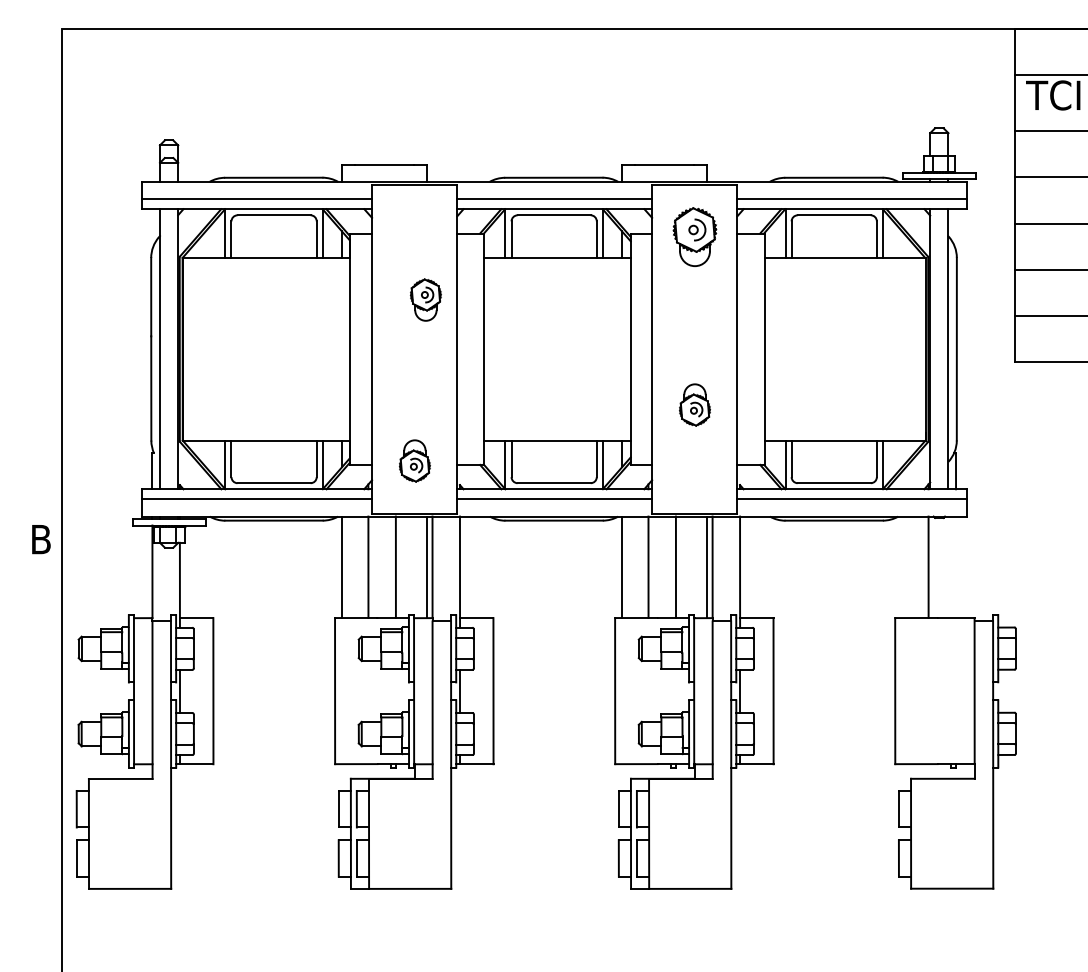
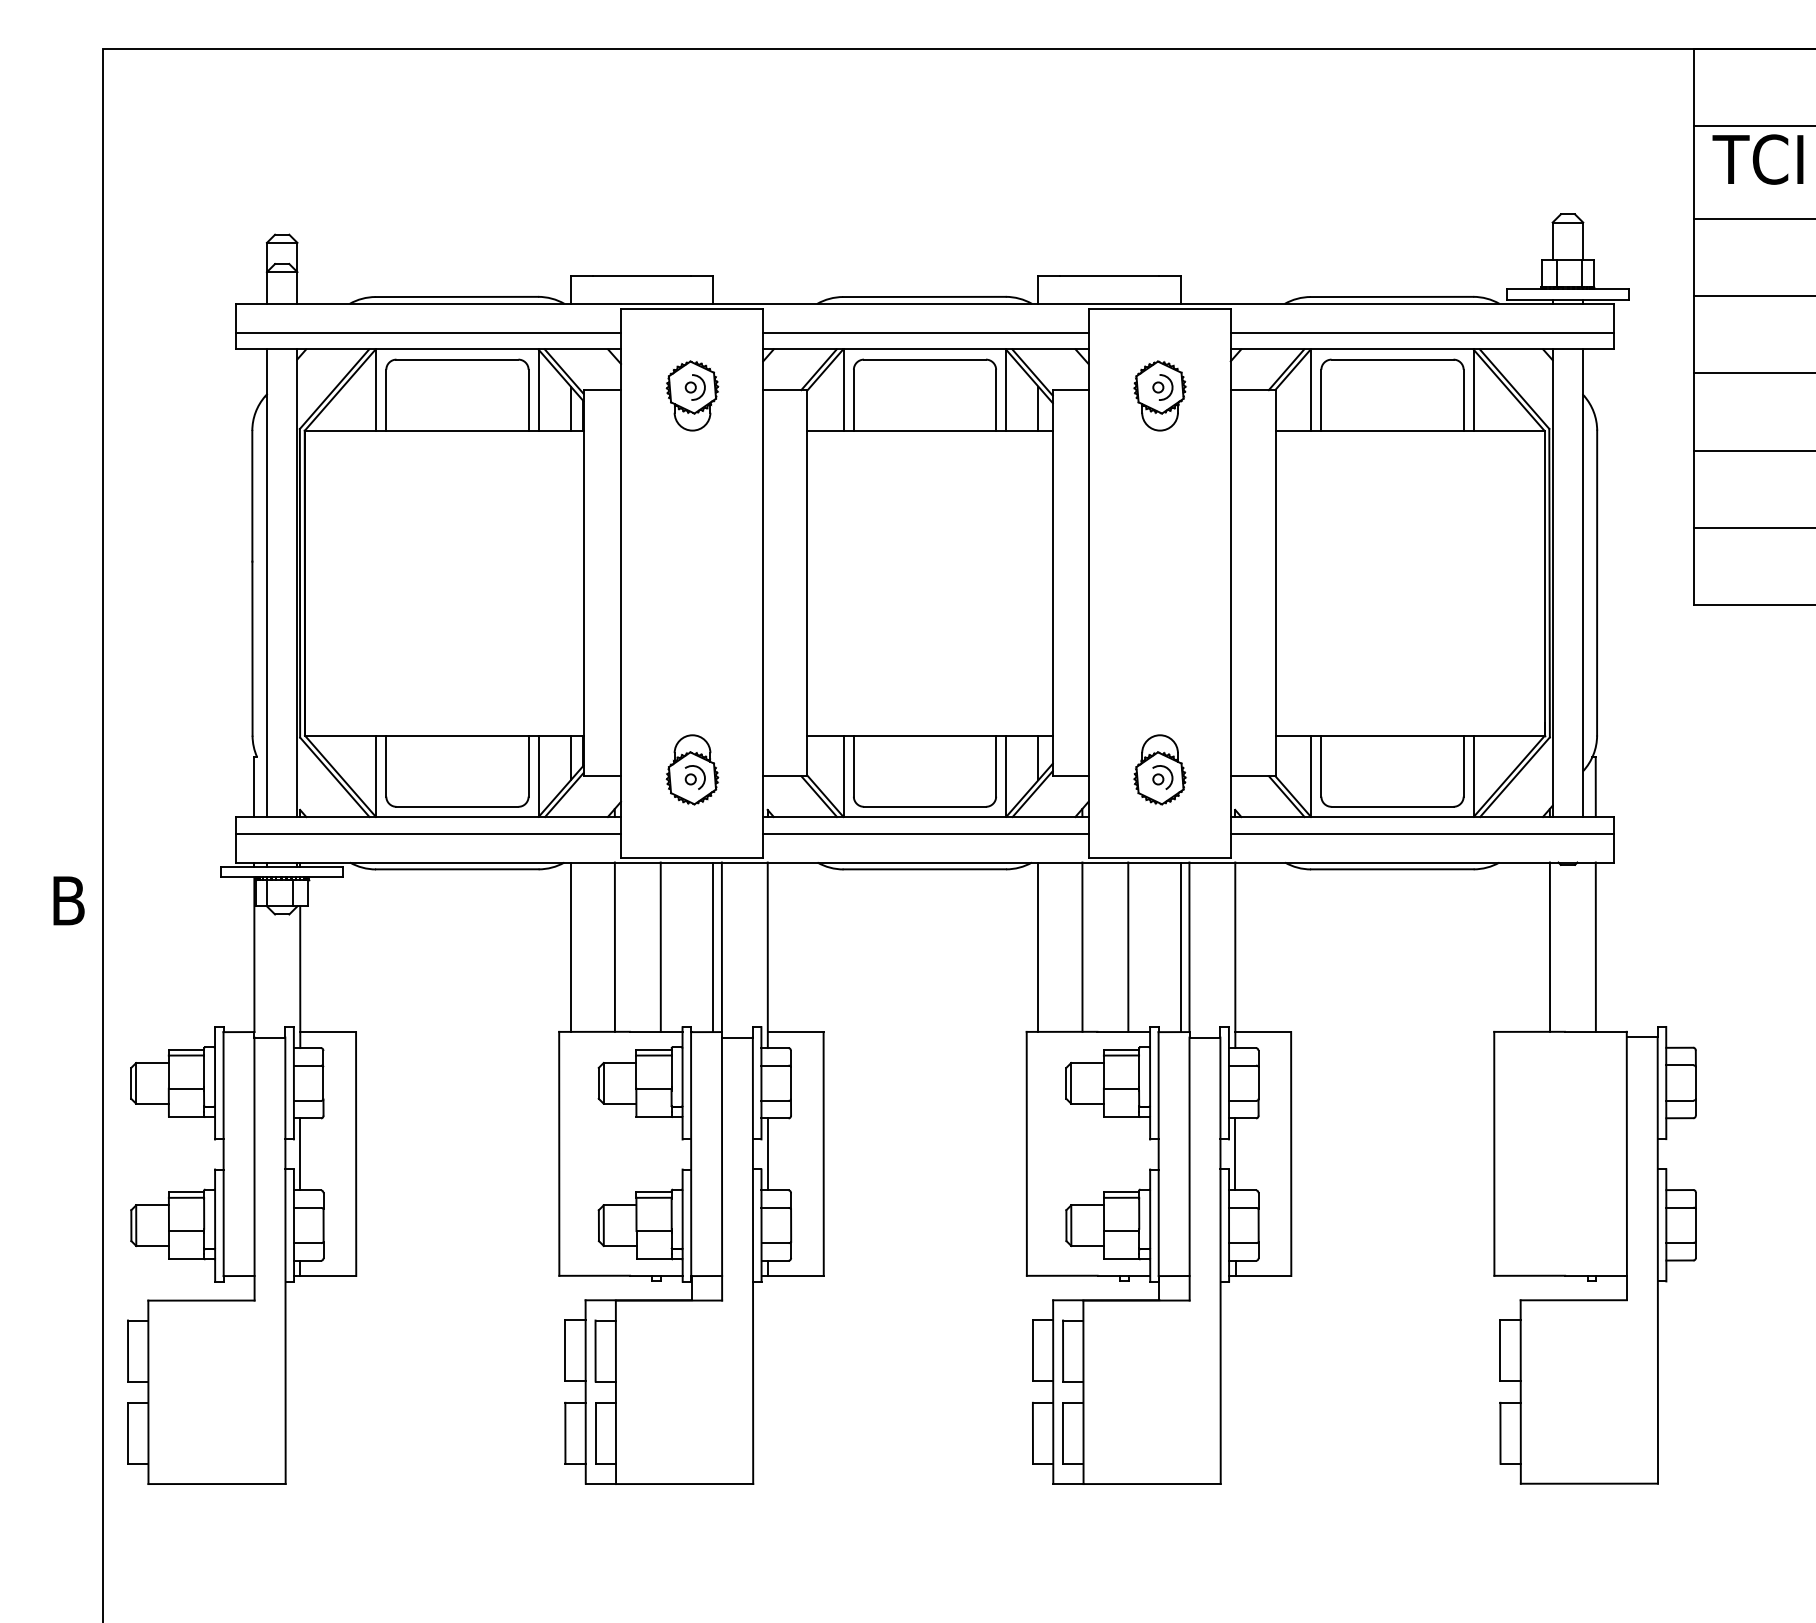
part: (694, 236) -> (1159, 395), size x0.71
part: (425, 299) -> (691, 395), moved
part: (694, 404) -> (1159, 768), moved
line: (956, 566) -> (1596, 945), added

